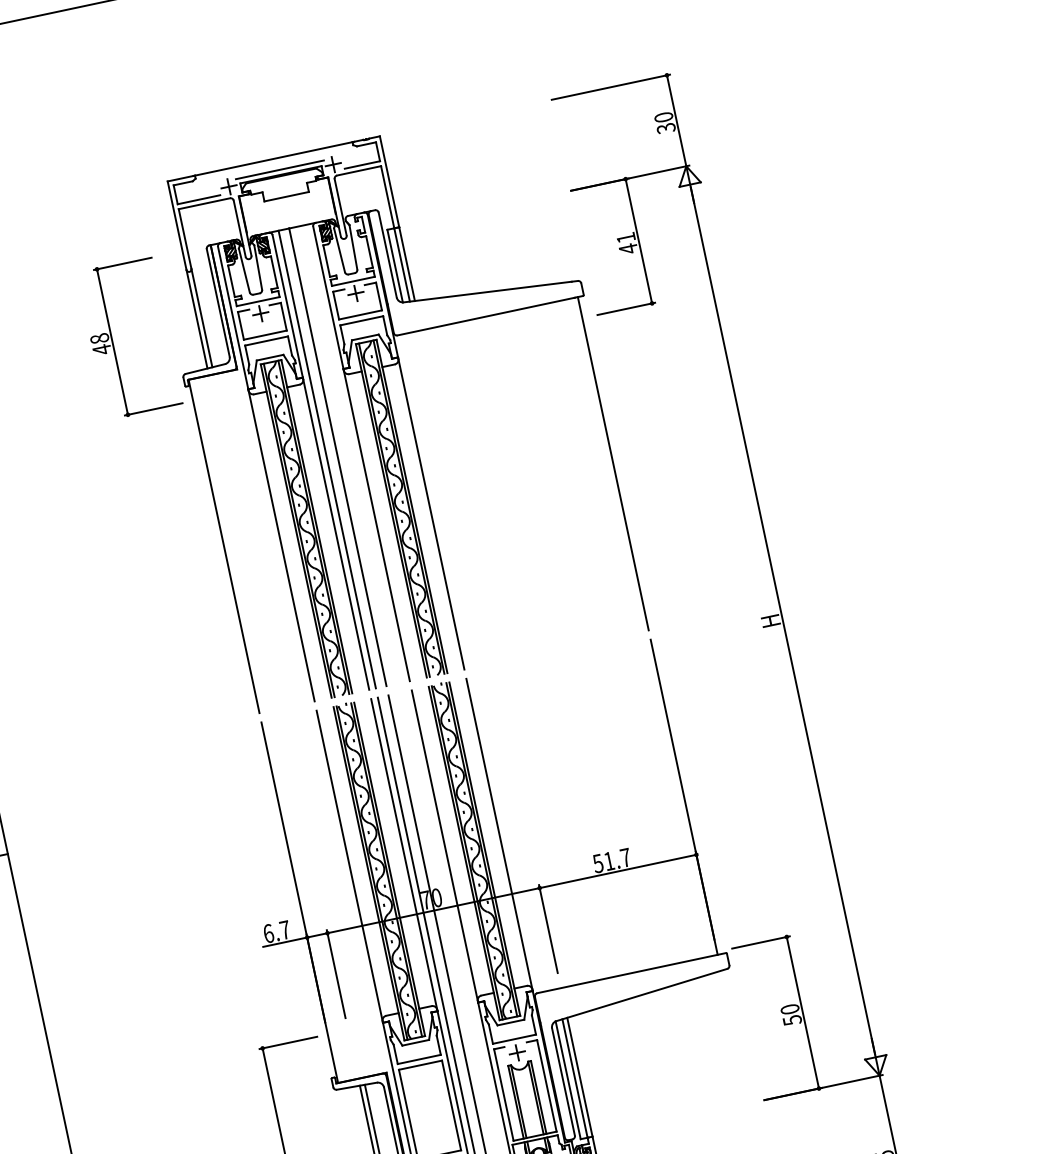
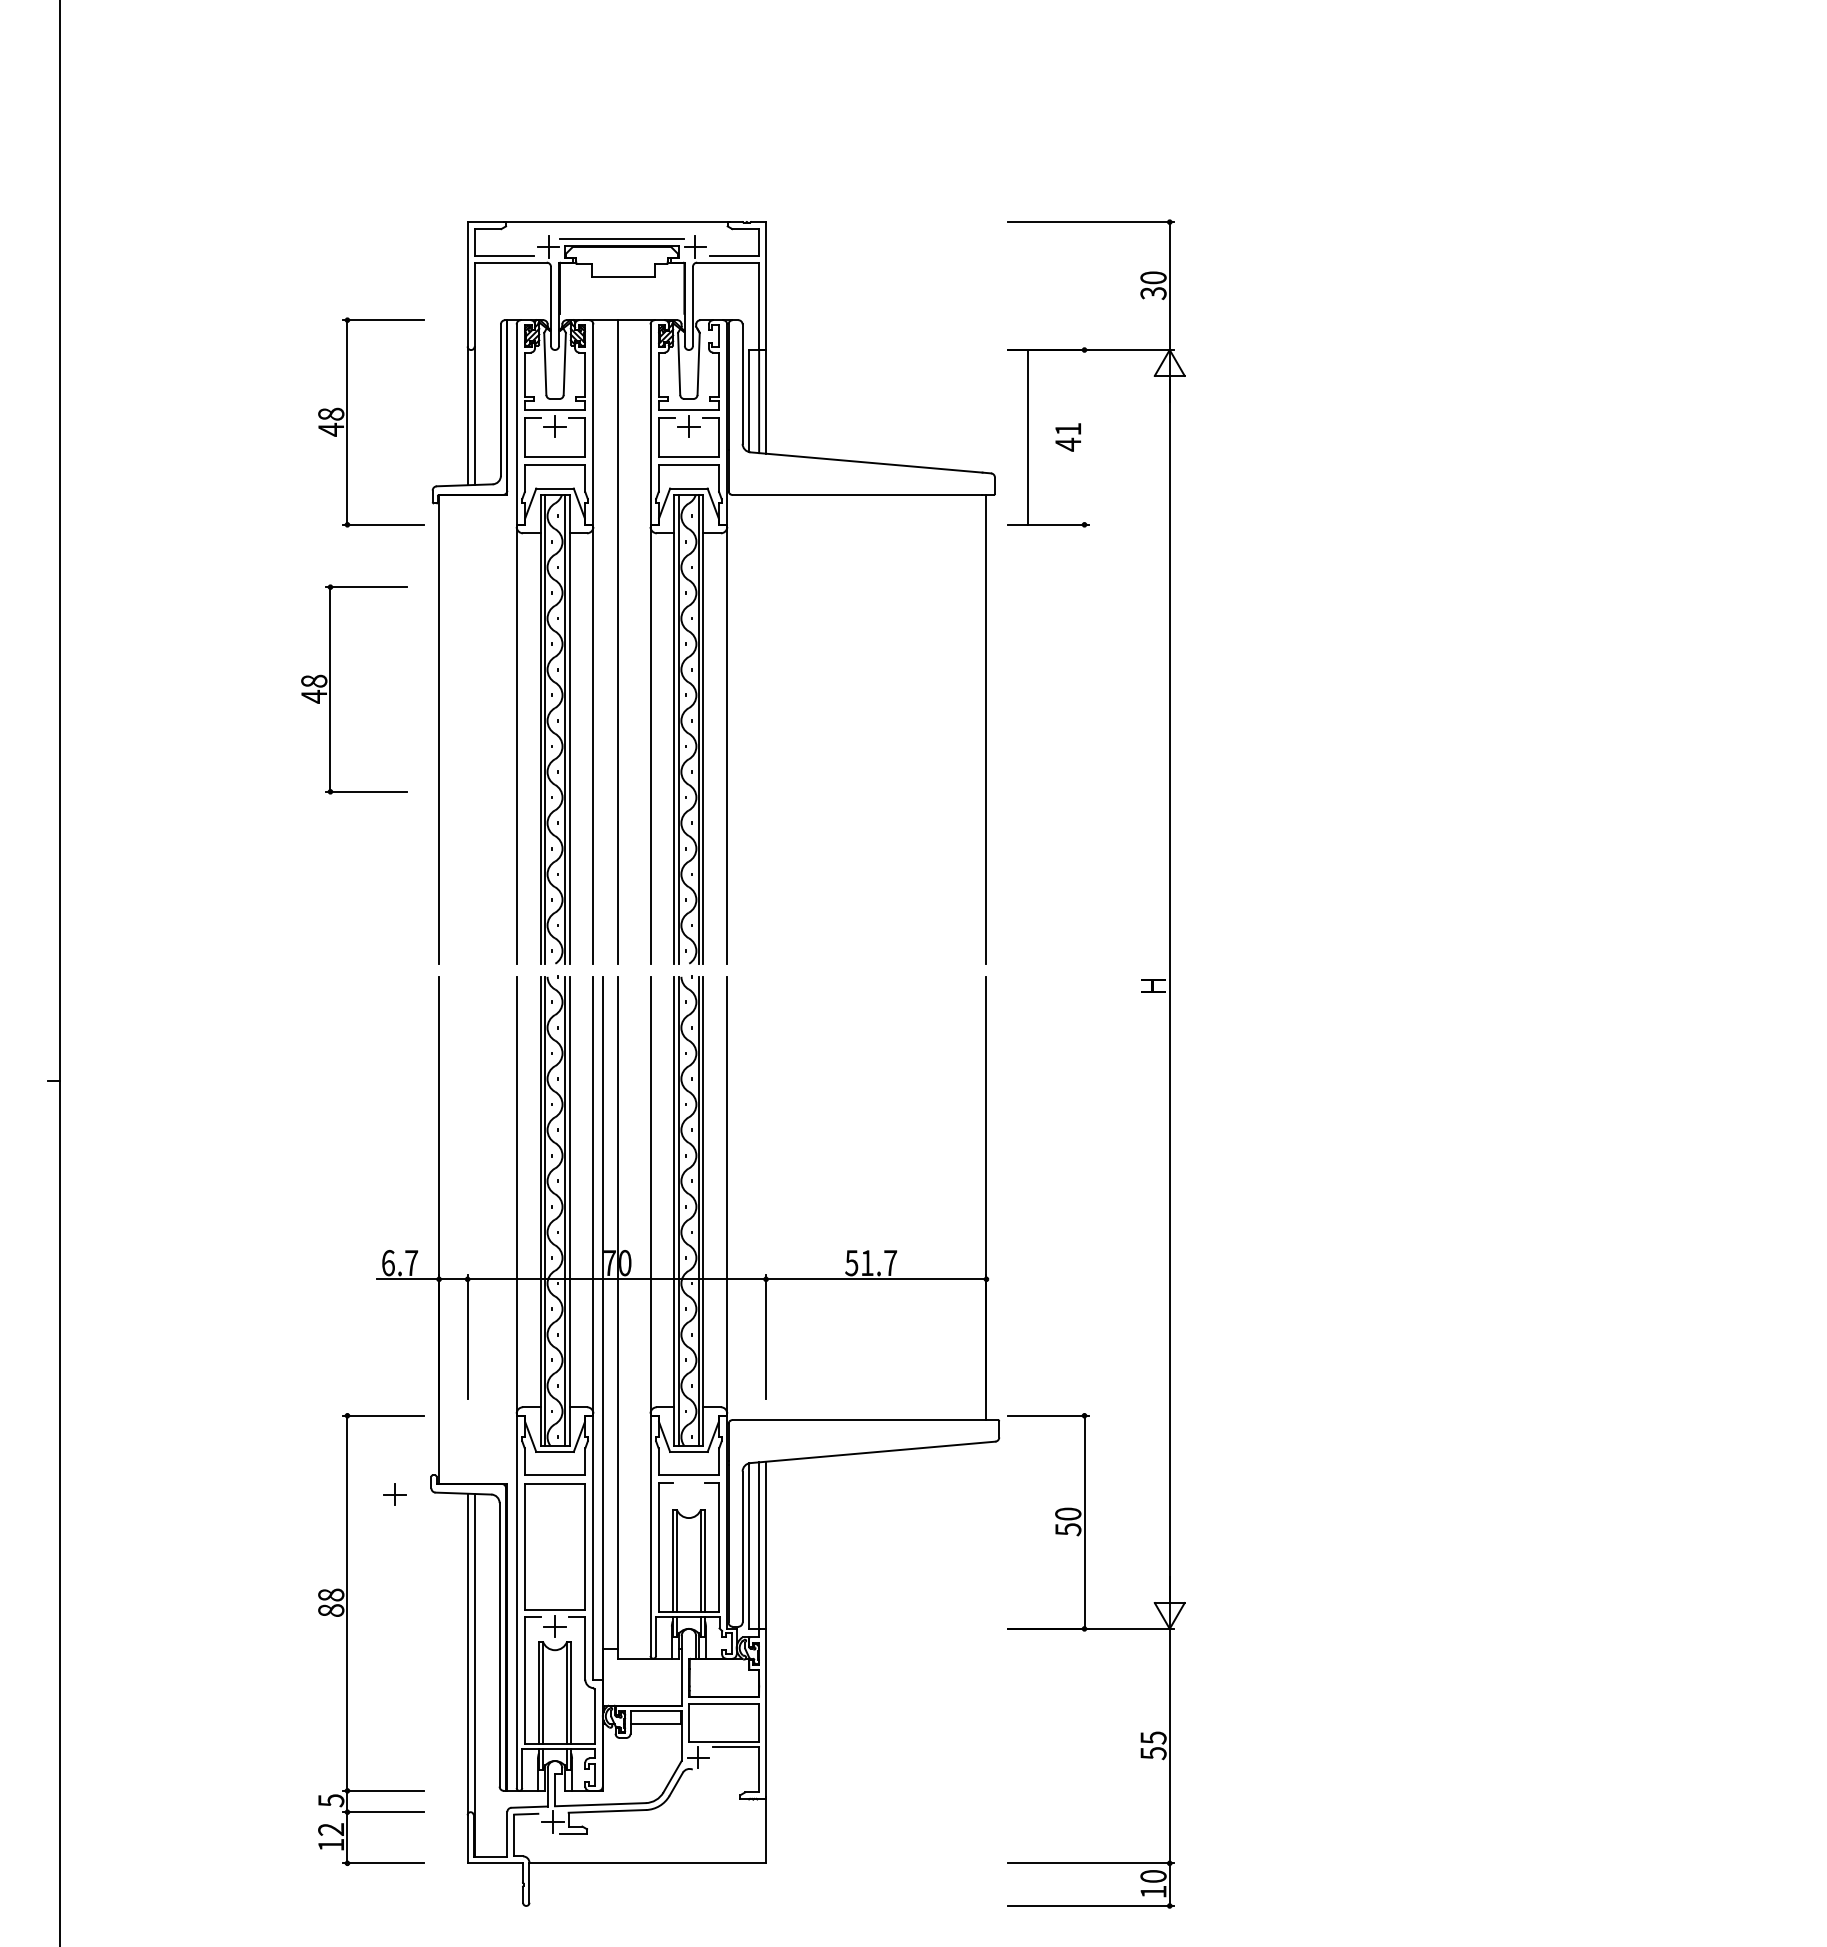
line: (638, 241) -> (1027, 437), moved
line: (326, 459) -> (602, 641), removed
part: (140, 534) -> (330, 689), added
part: (517, 1052) -> (394, 1494), moved

